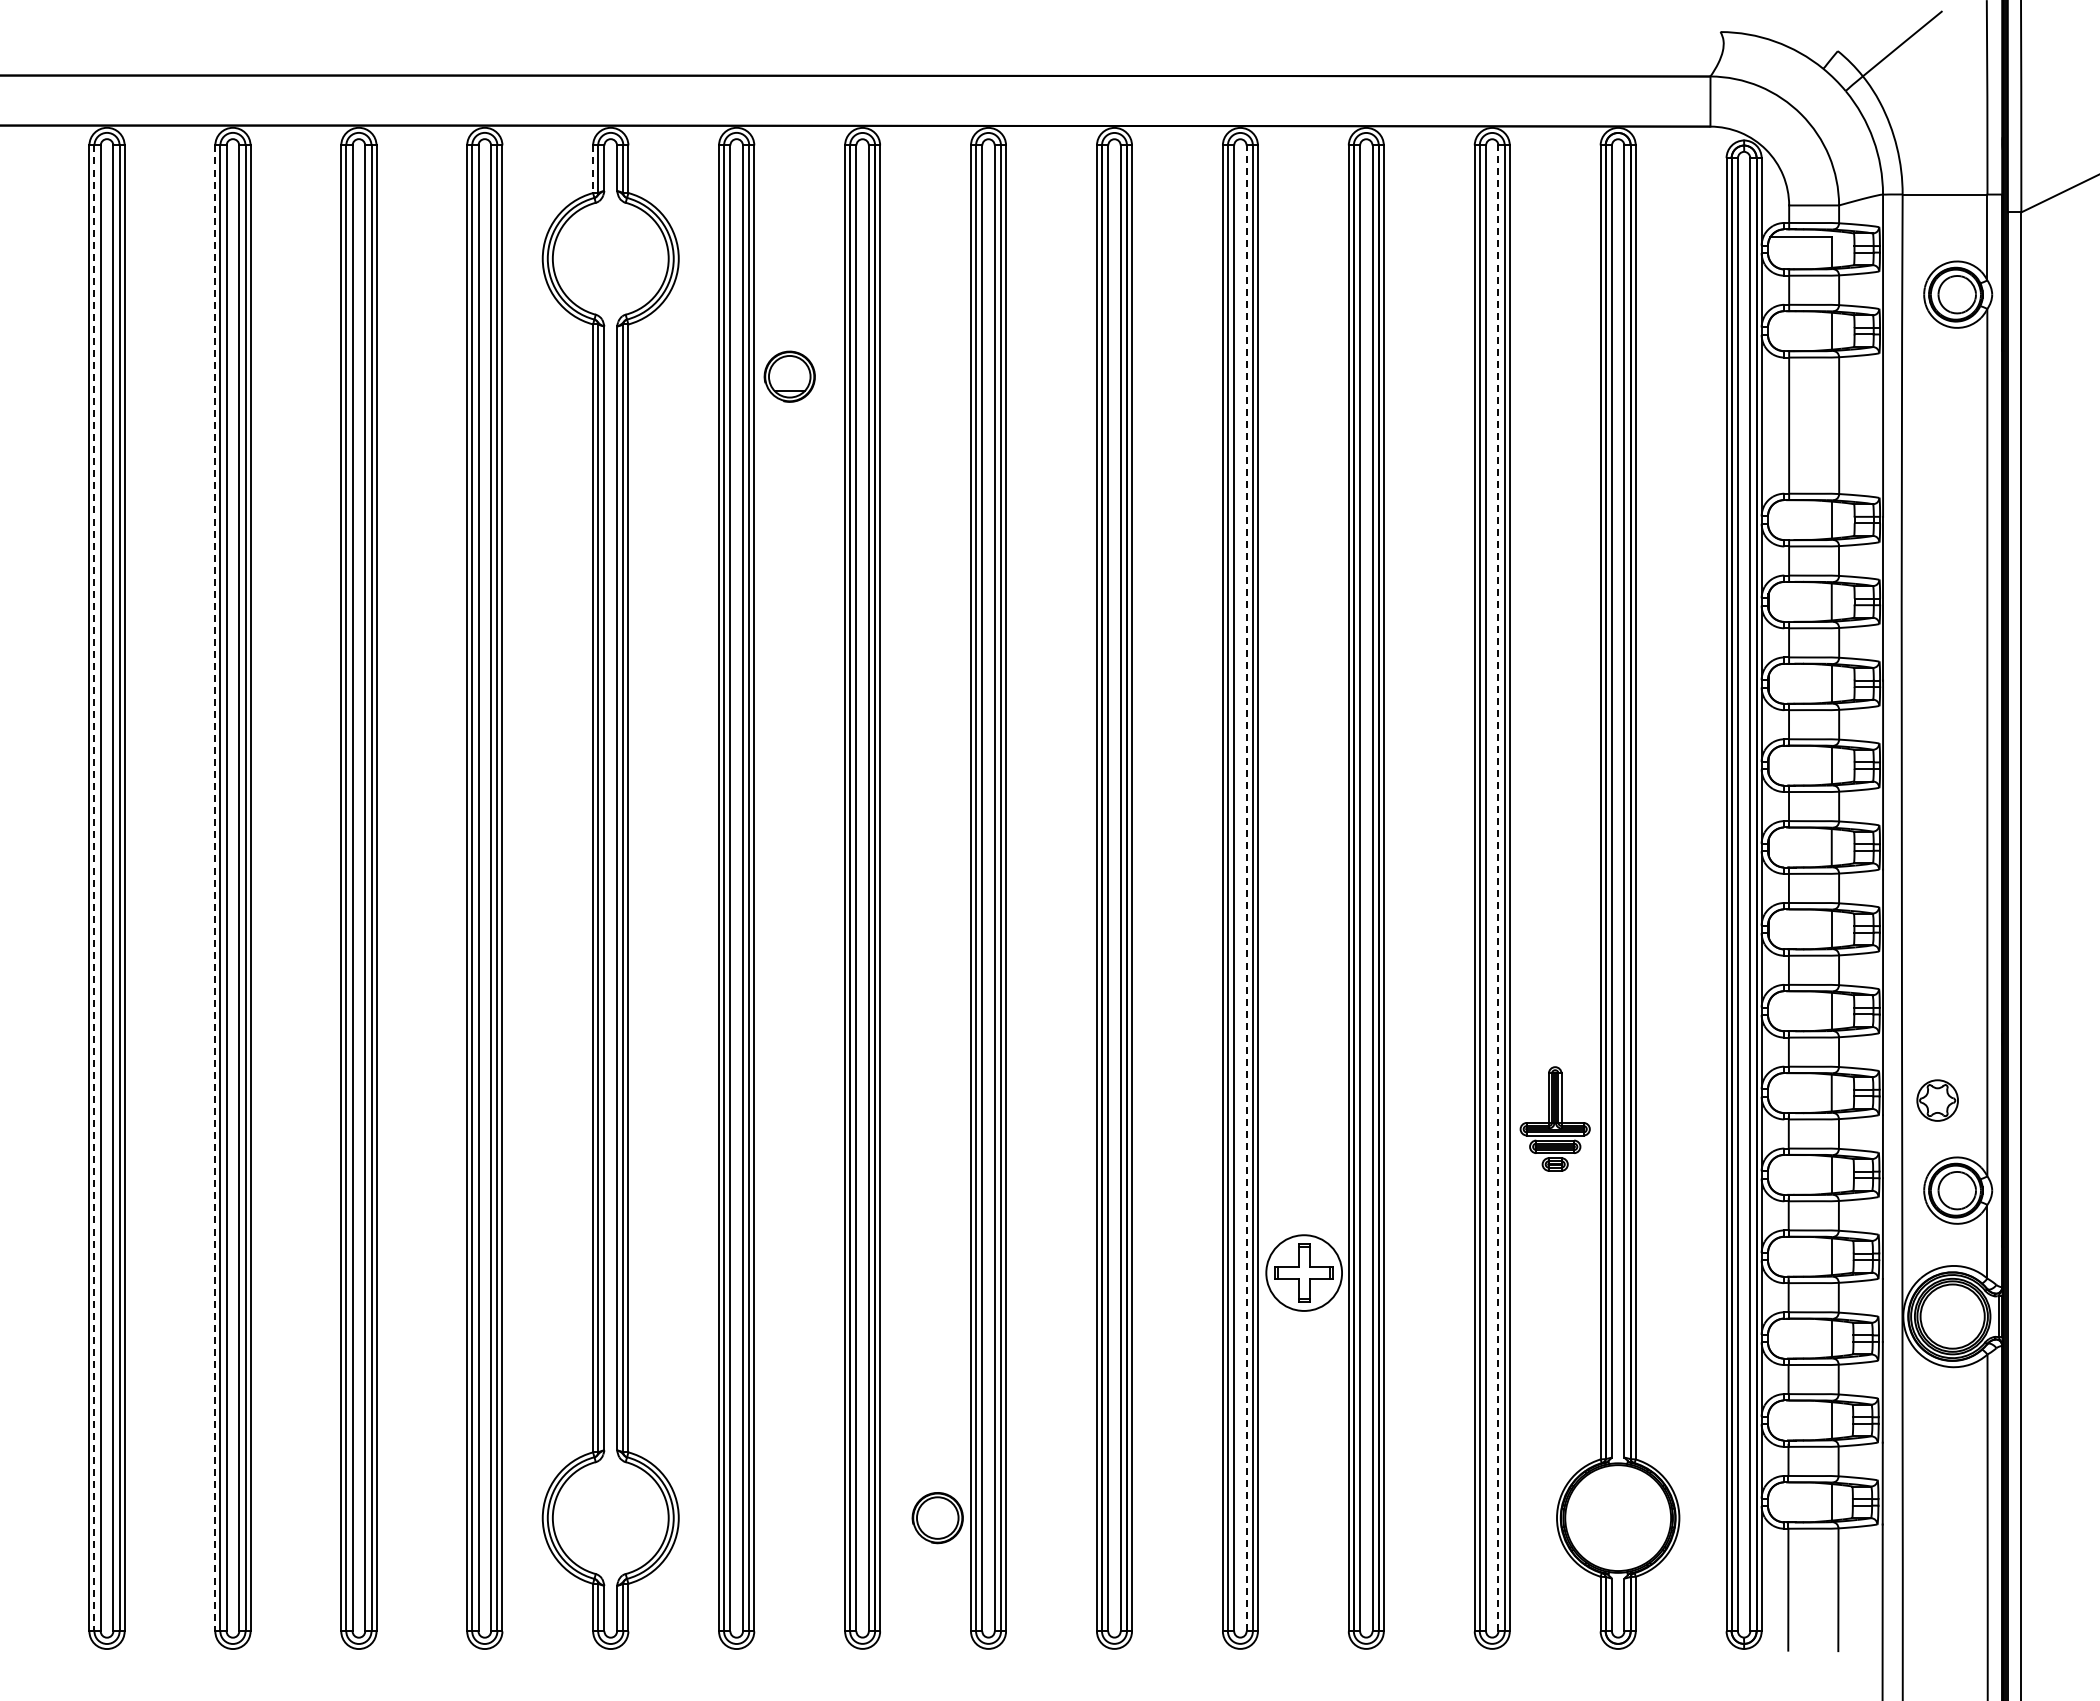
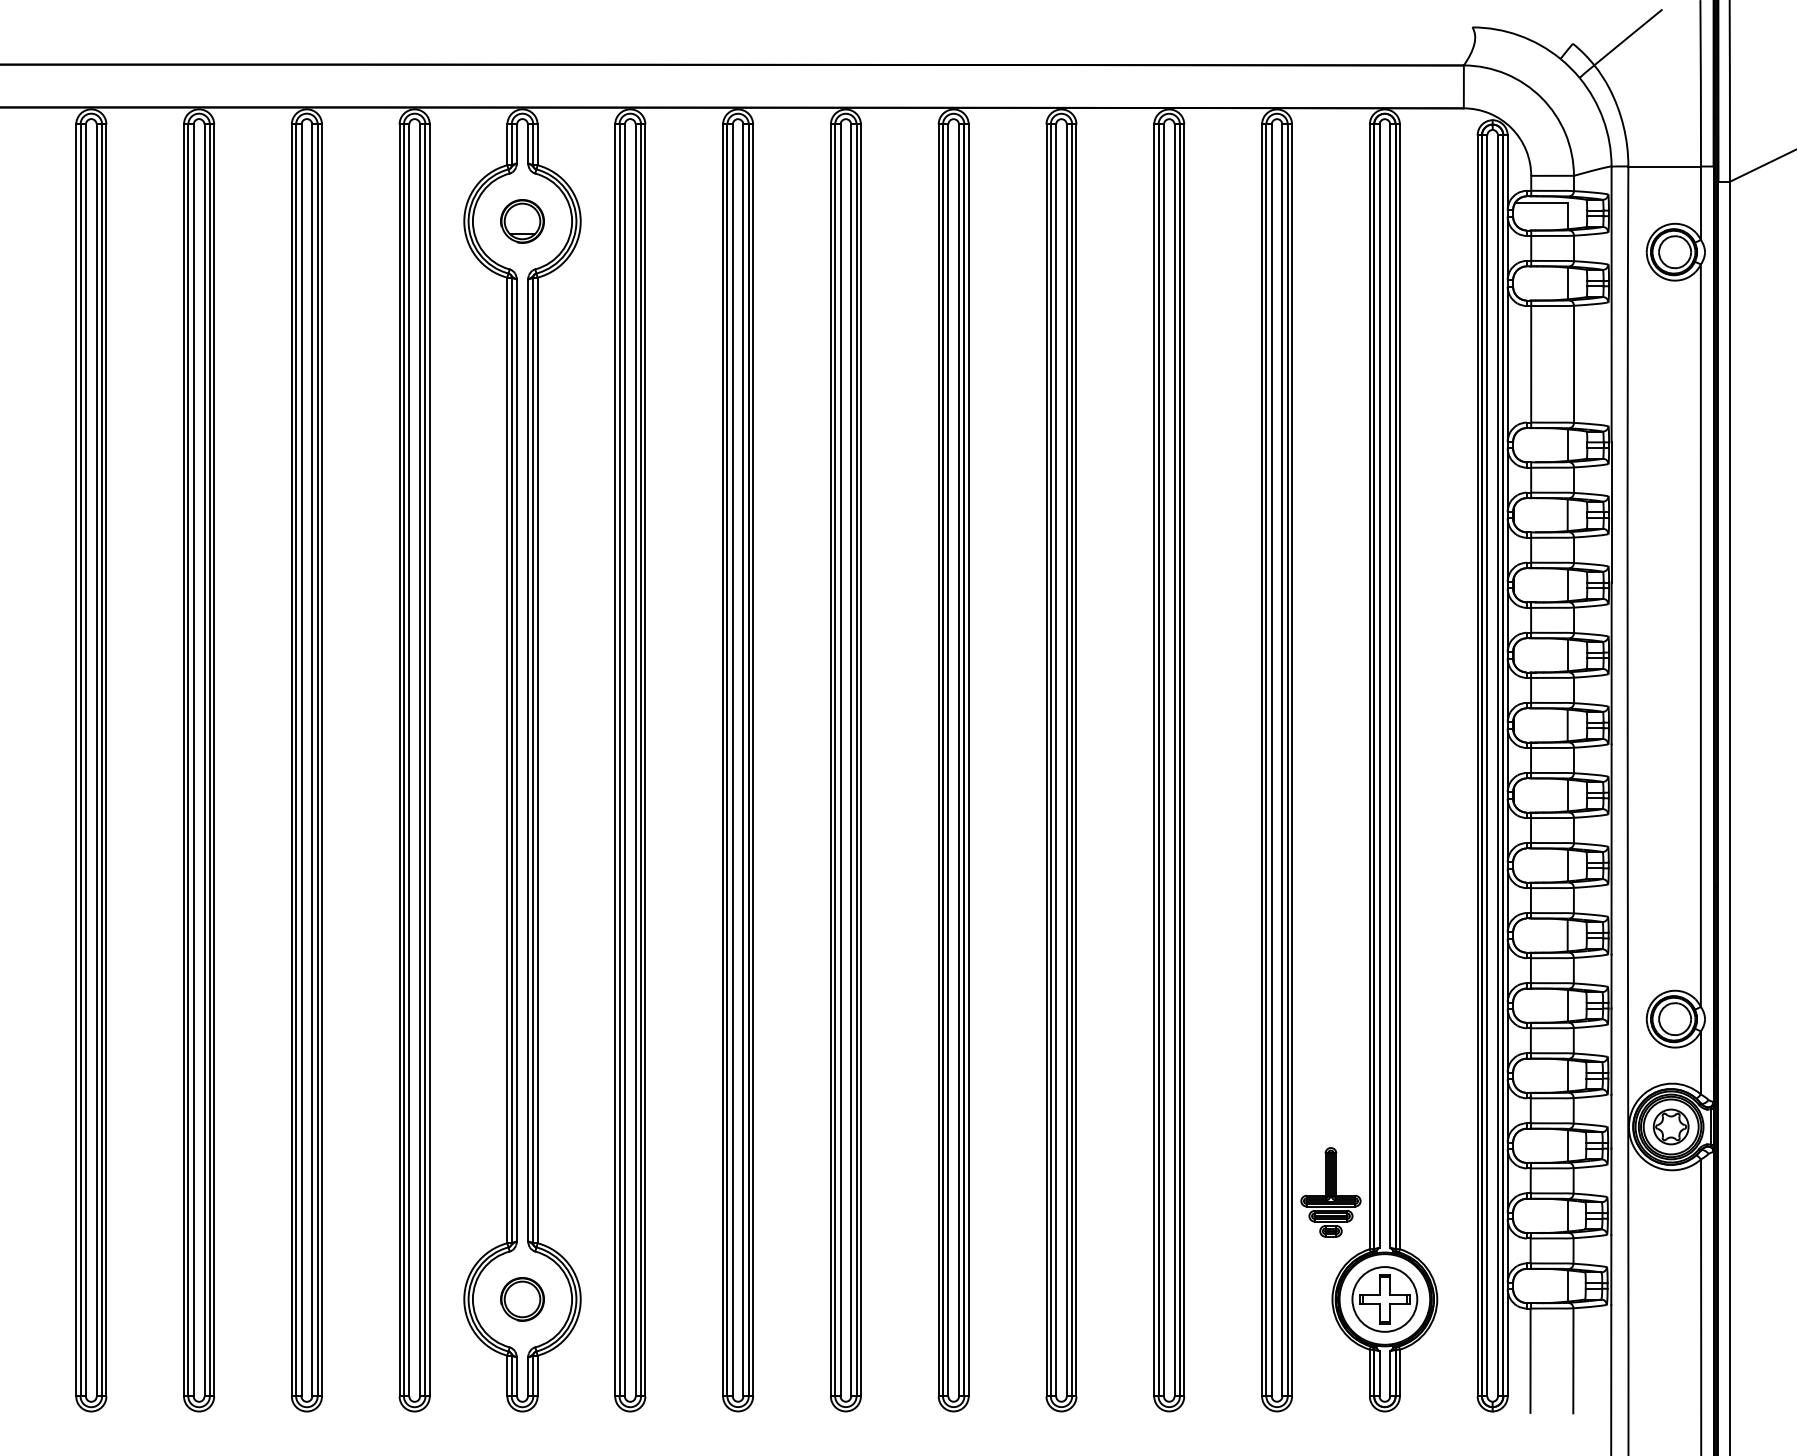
line: (593, 169) -> (507, 145), dashed -> solid
part: (789, 376) -> (522, 221), moved
line: (94, 888) -> (80, 760), dashed -> solid
line: (215, 888) -> (184, 760), dashed -> solid
line: (1246, 888) -> (1066, 760), dashed -> solid
line: (1498, 888) -> (1282, 760), dashed -> solid
part: (1937, 1100) -> (1671, 1126), moved
part: (1554, 1118) -> (1330, 1191), moved
part: (1303, 1272) -> (1384, 1298), moved
part: (937, 1518) -> (522, 1299), moved

